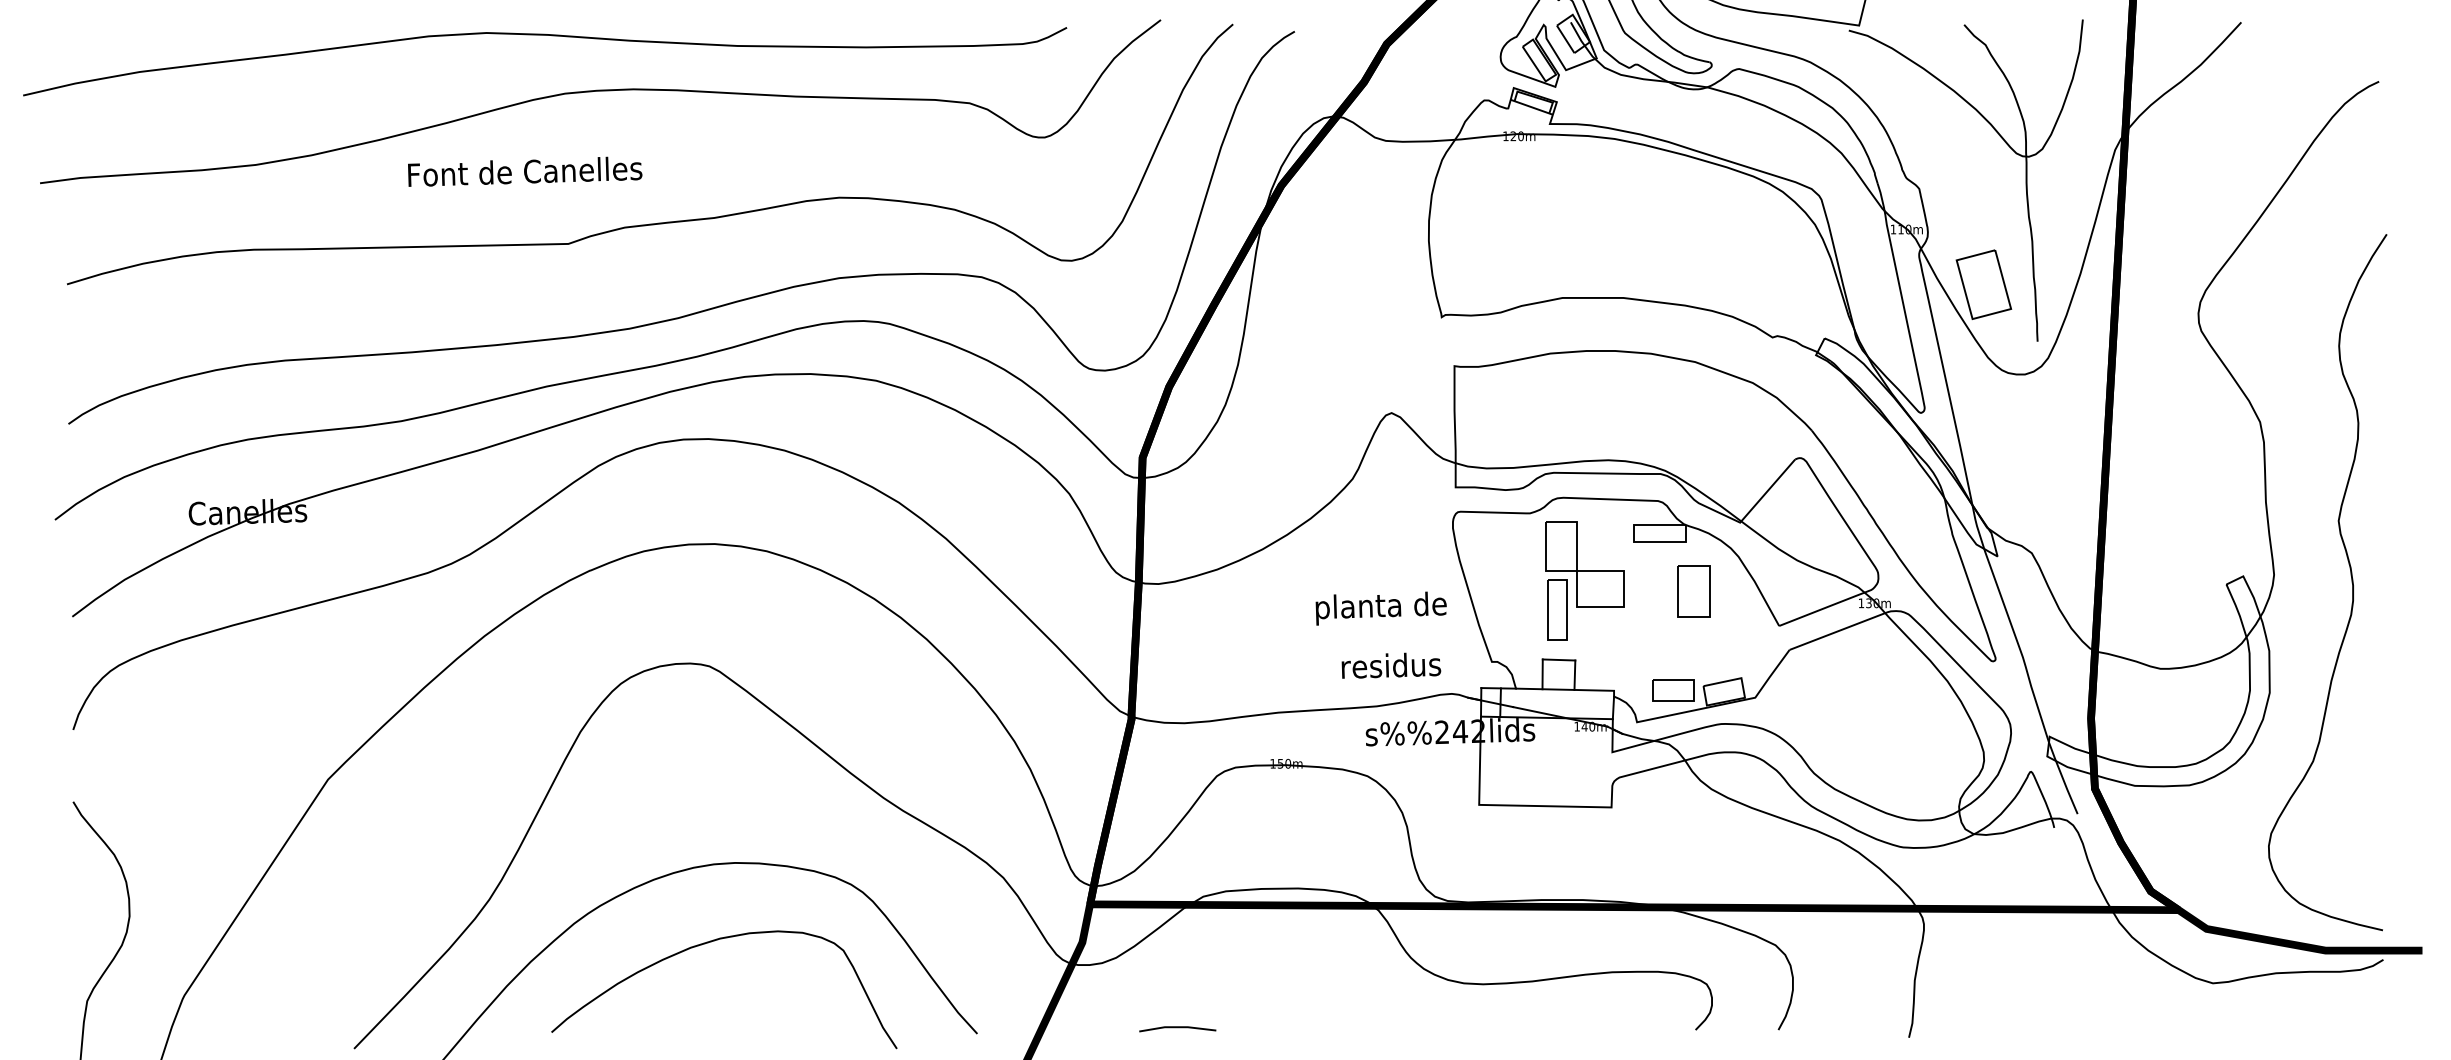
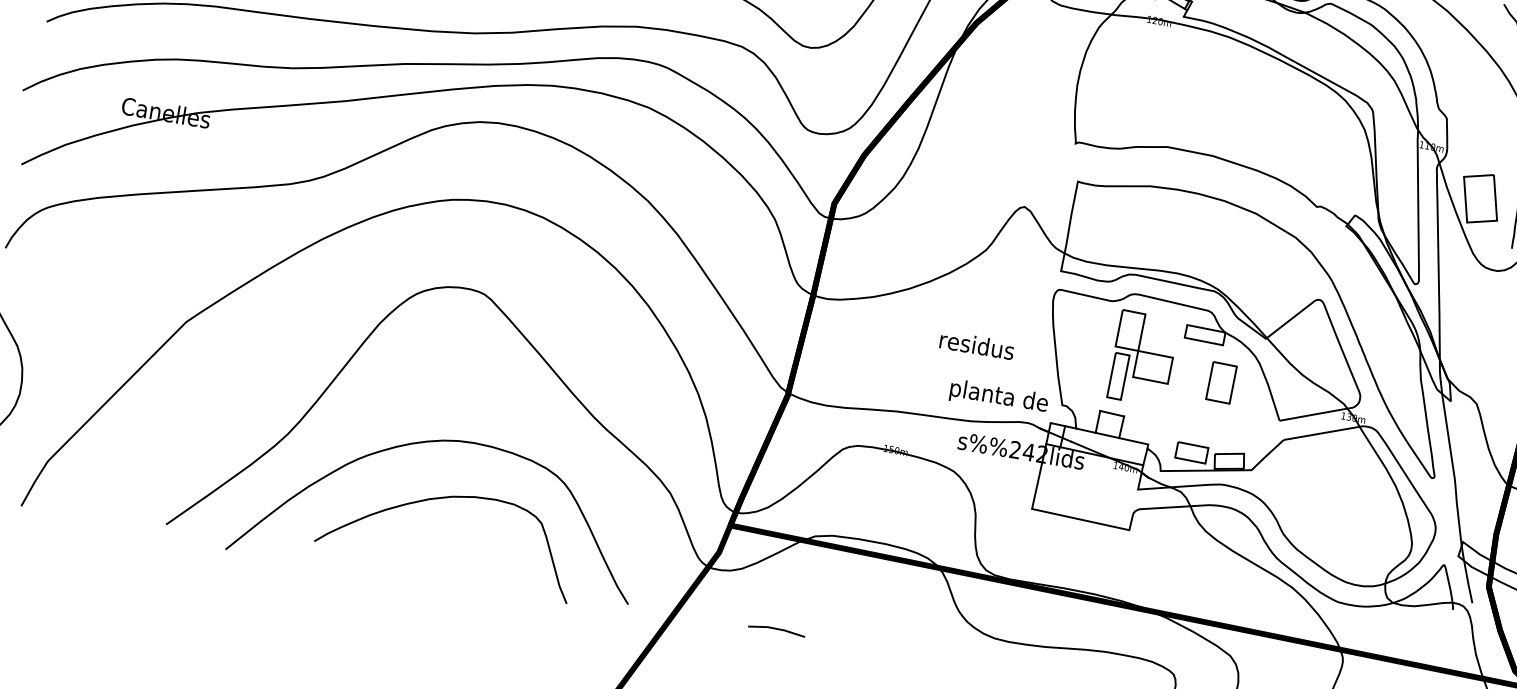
text: (1381, 608) -> (988, 349), planta de -> residus
text: (1407, 668) -> (999, 397), residus -> planta de

